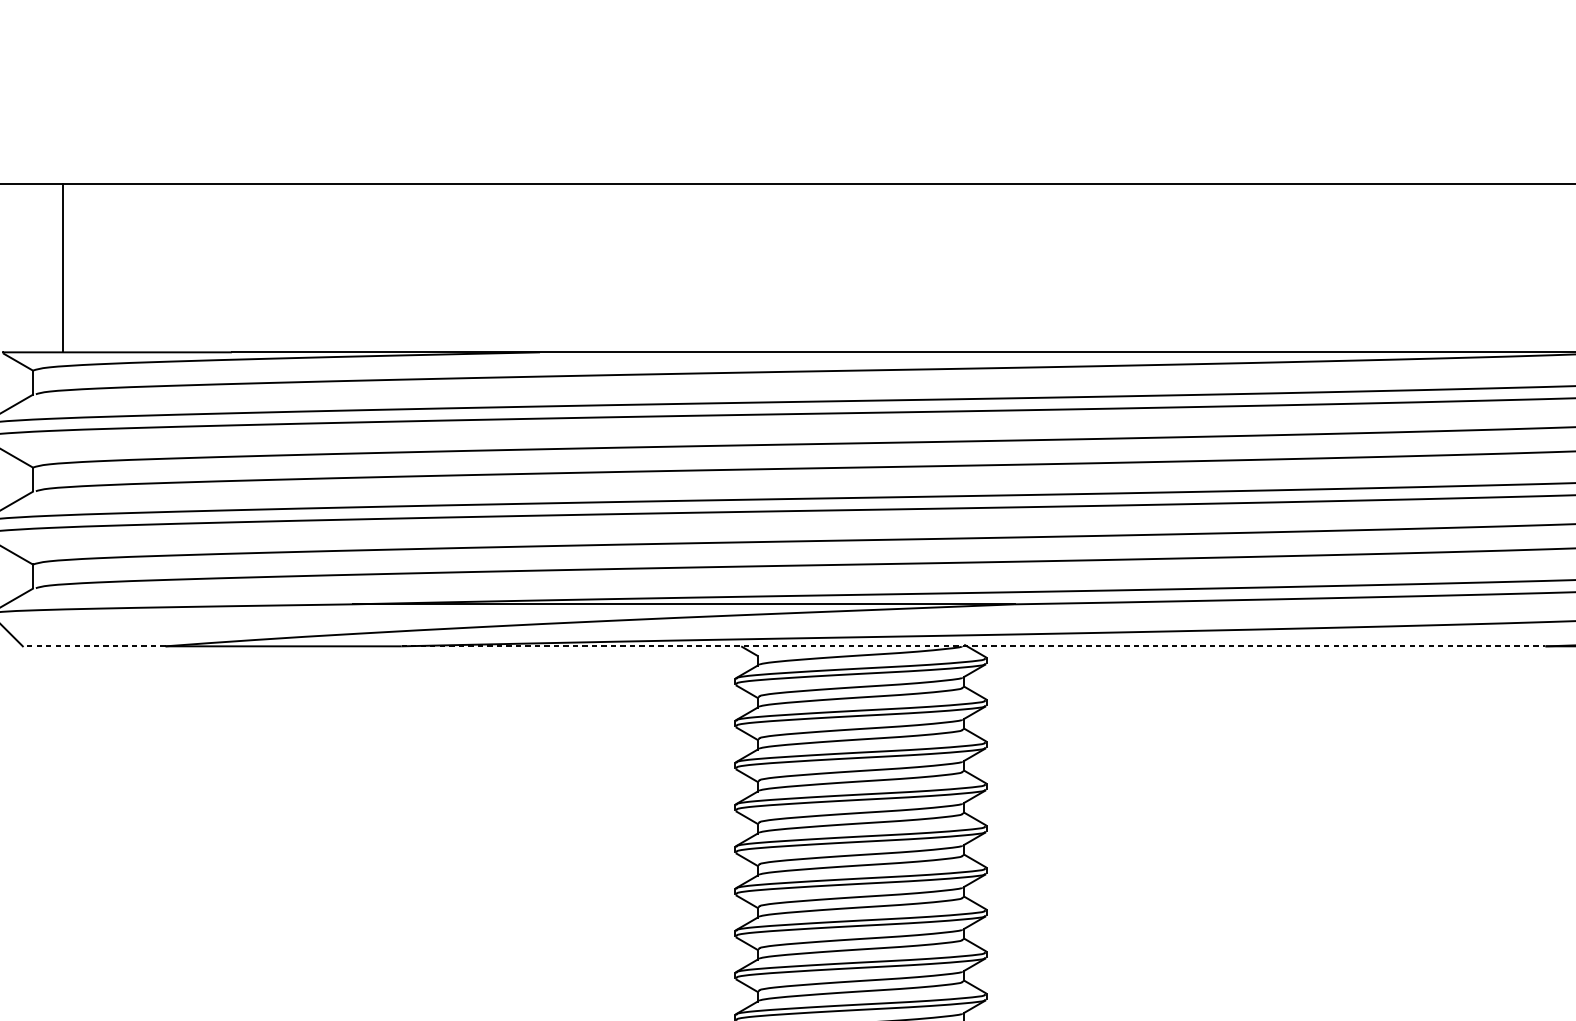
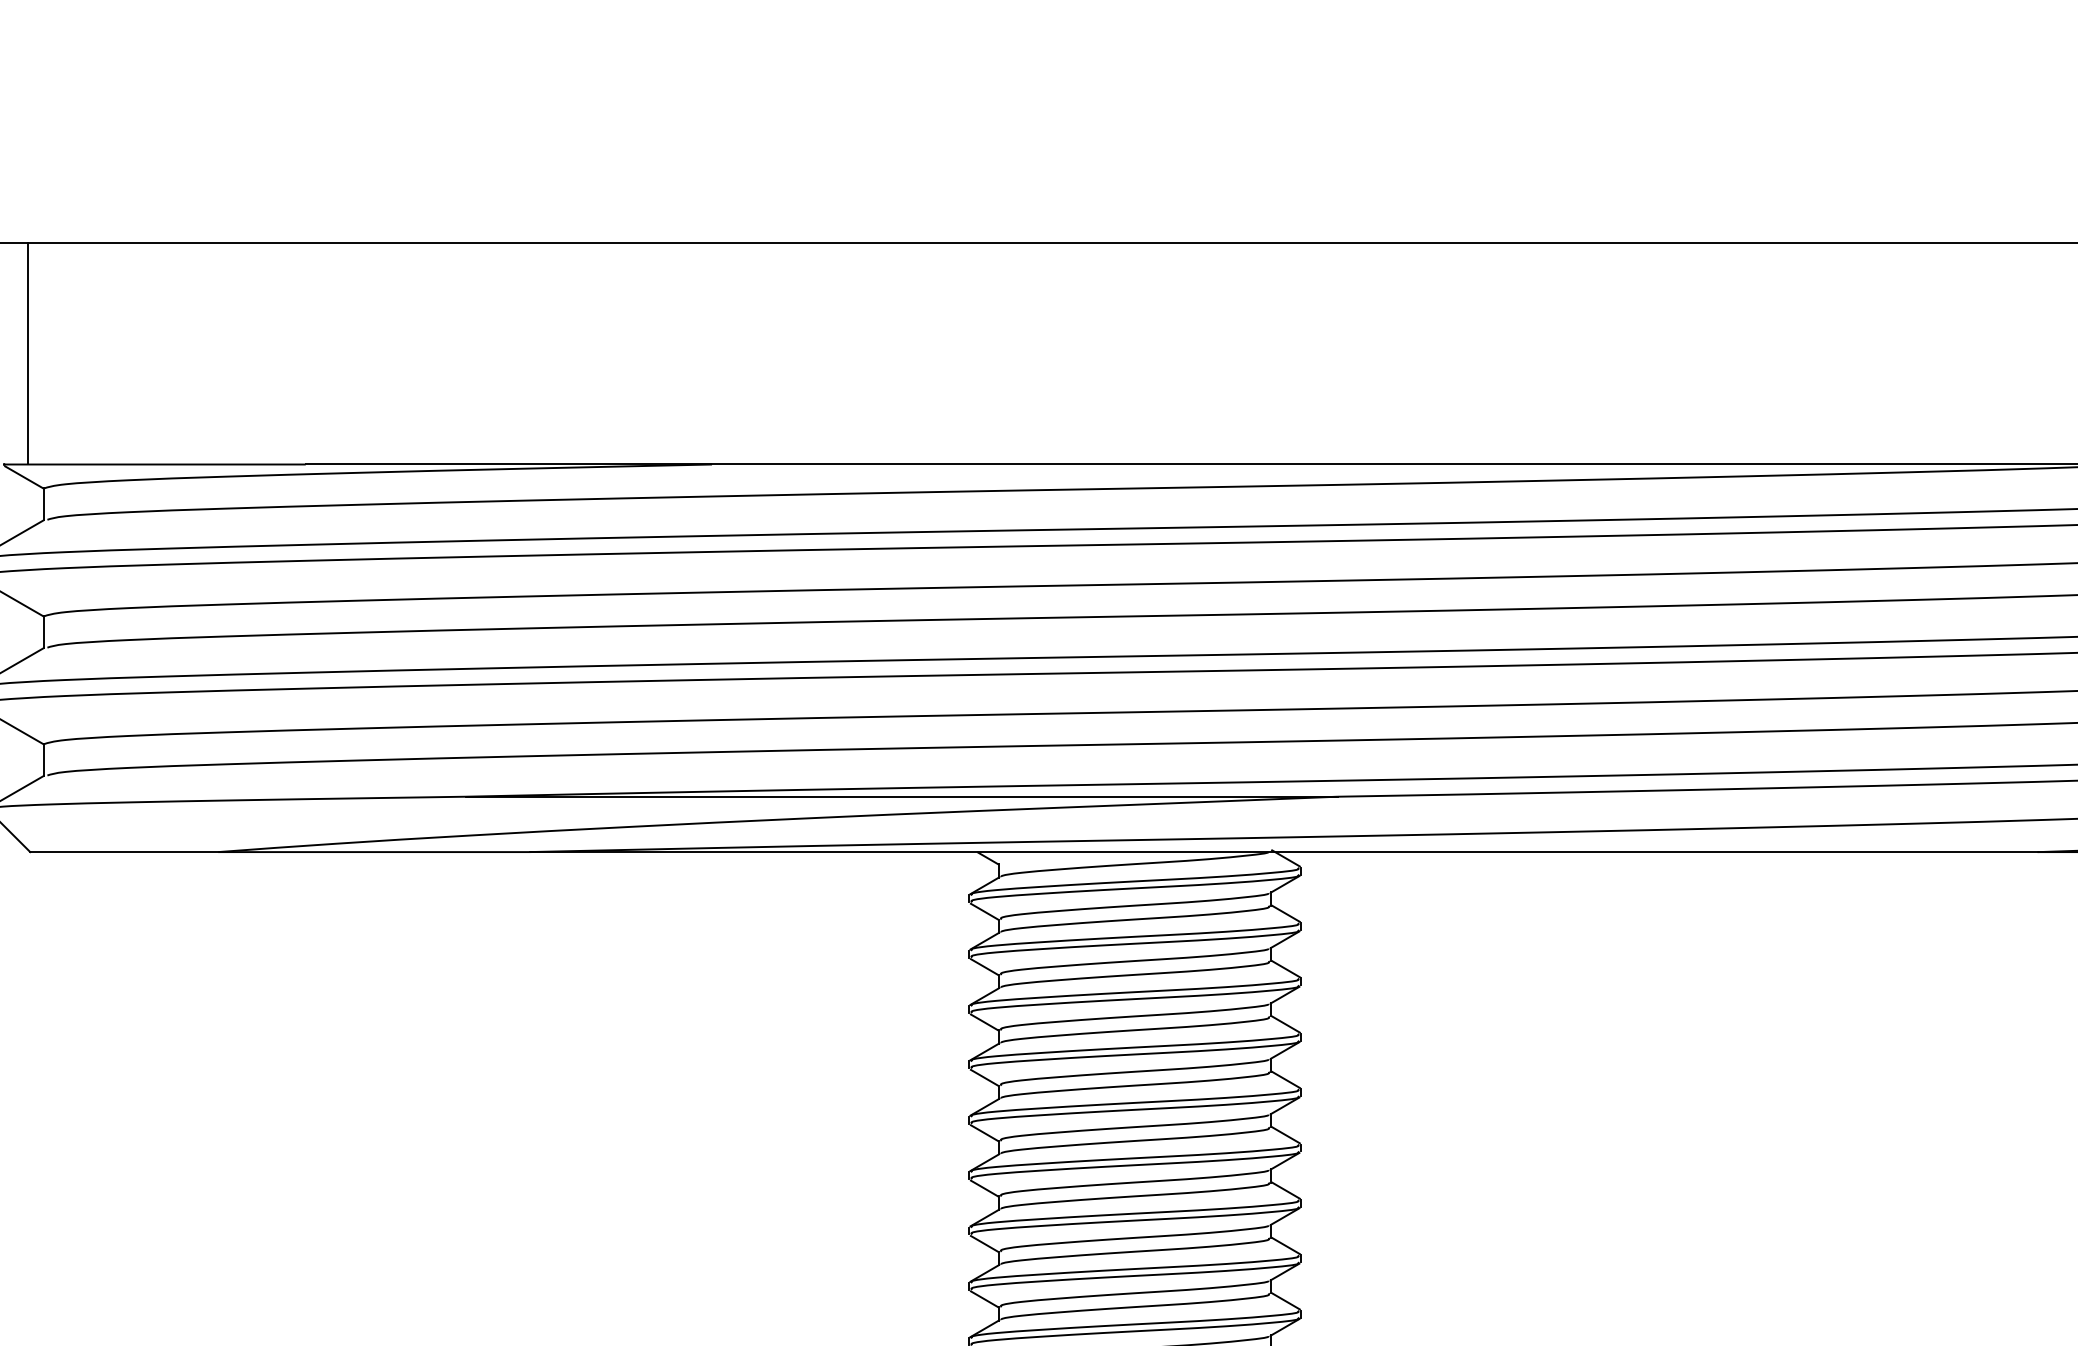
line: (62, 268) -> (27, 353), moved
line: (93, 646) -> (123, 852), dashed -> solid
line: (974, 646) -> (1284, 852), dashed -> solid

